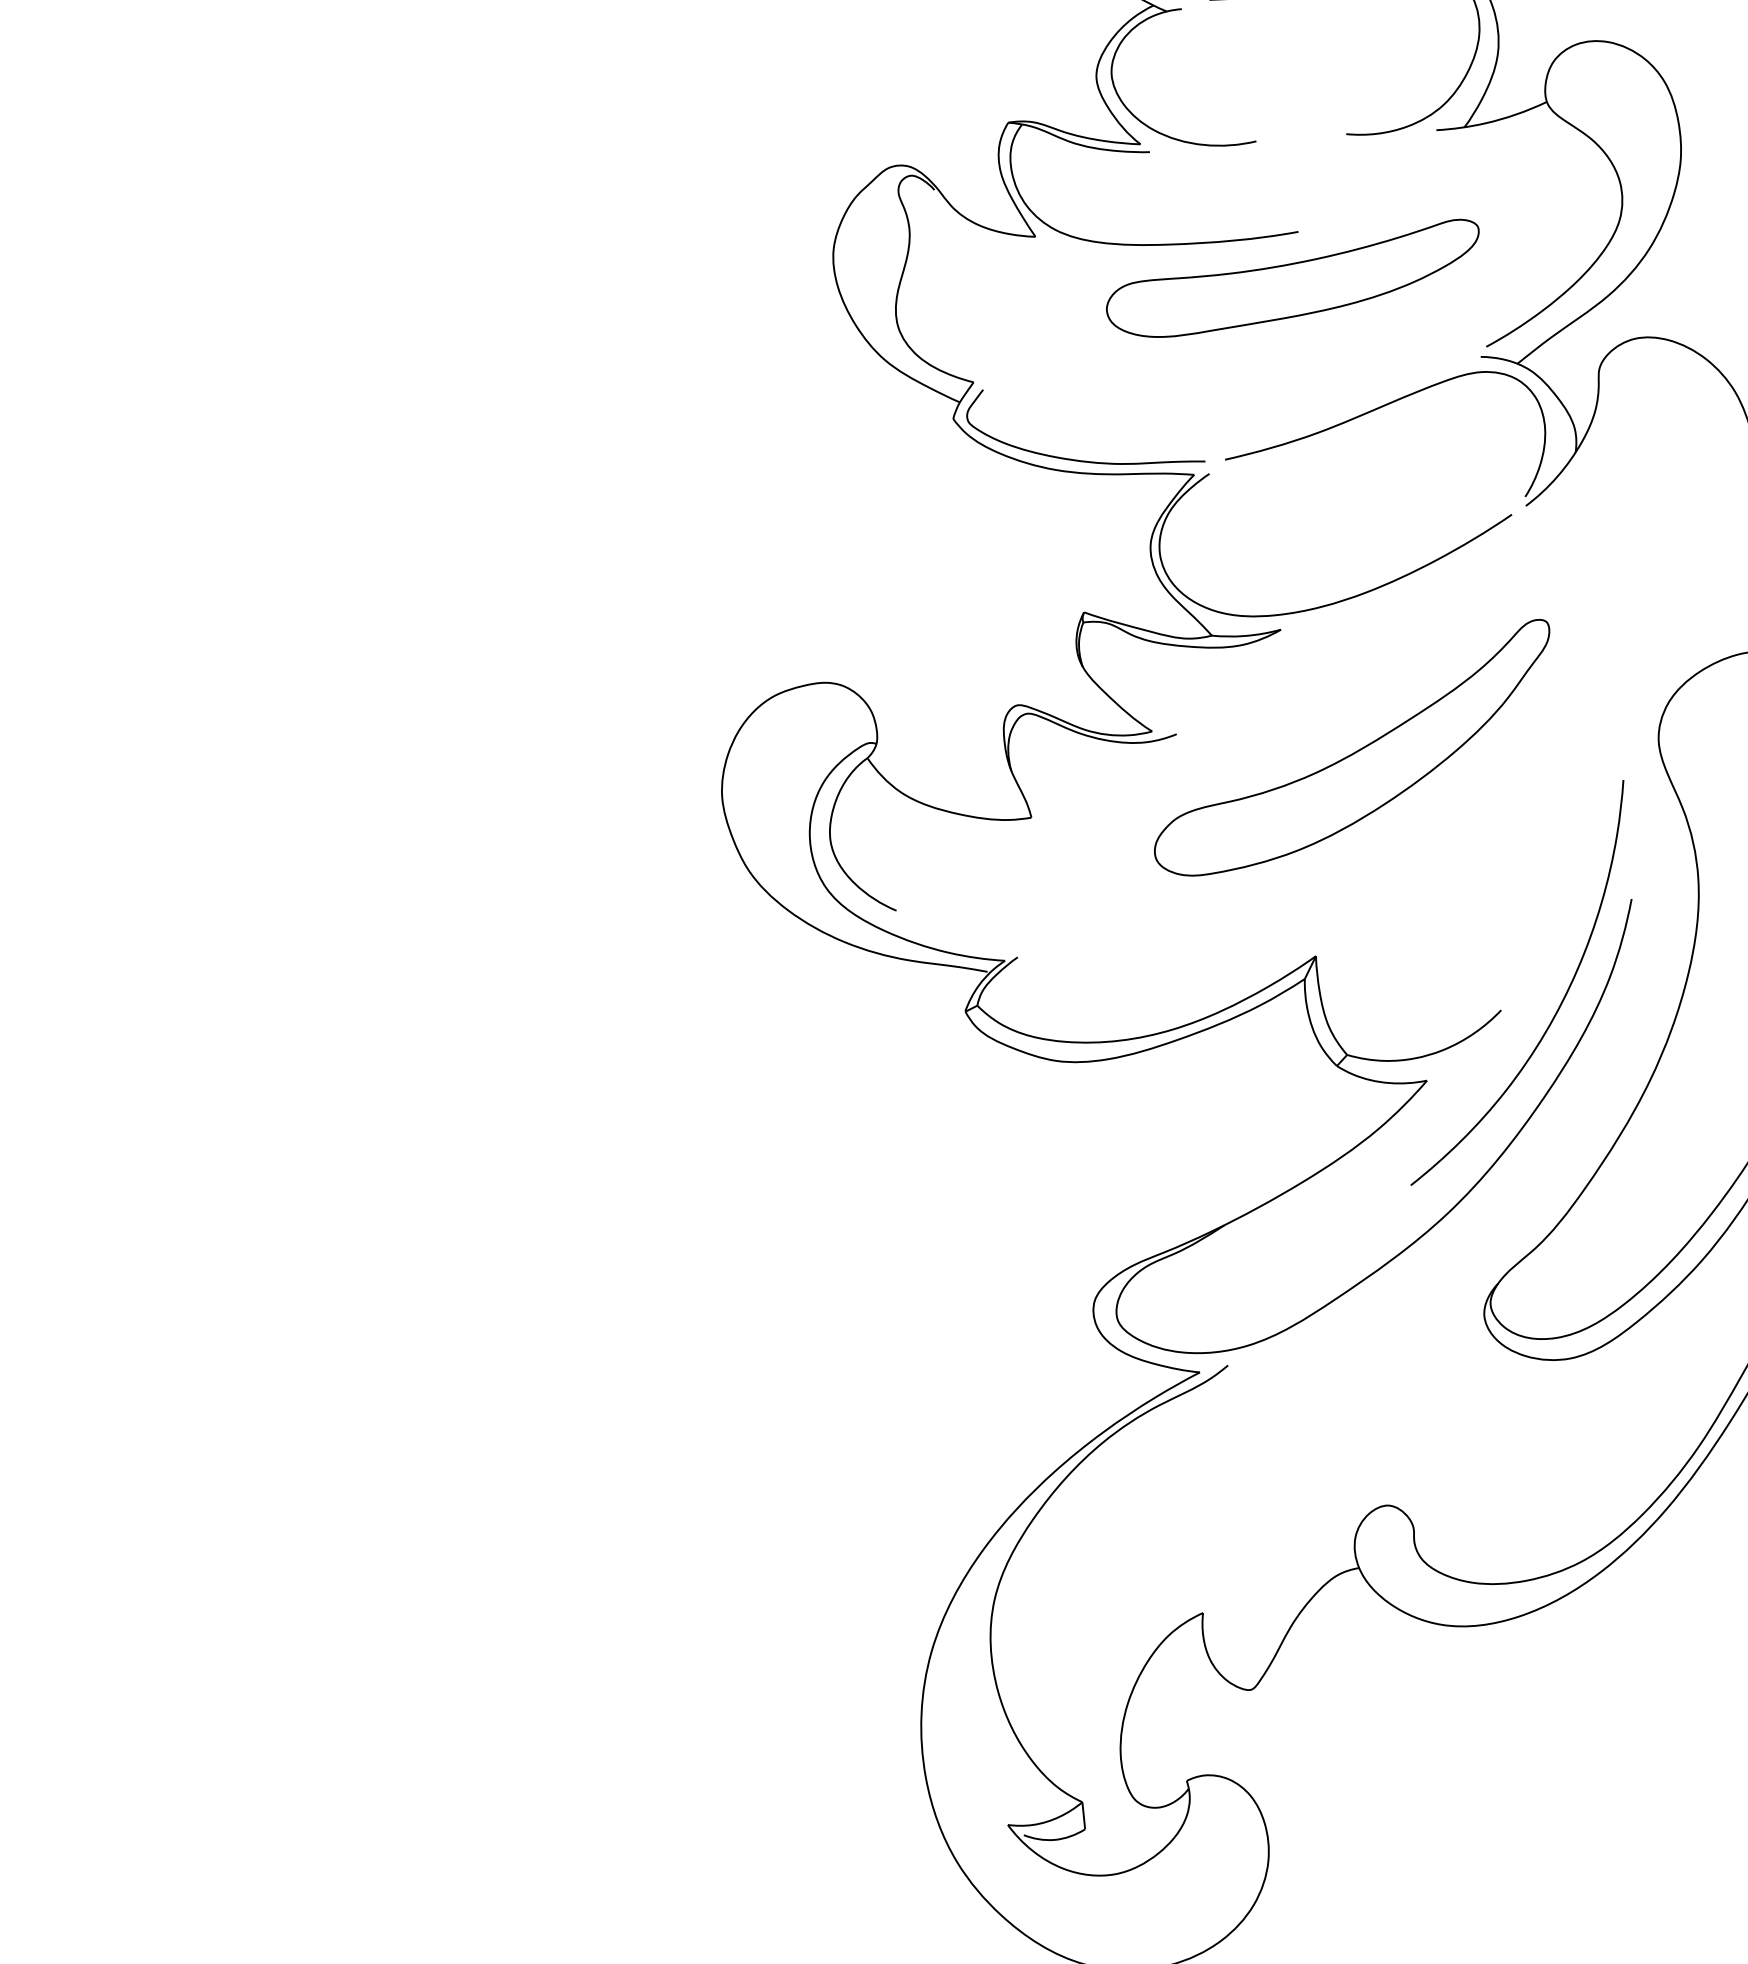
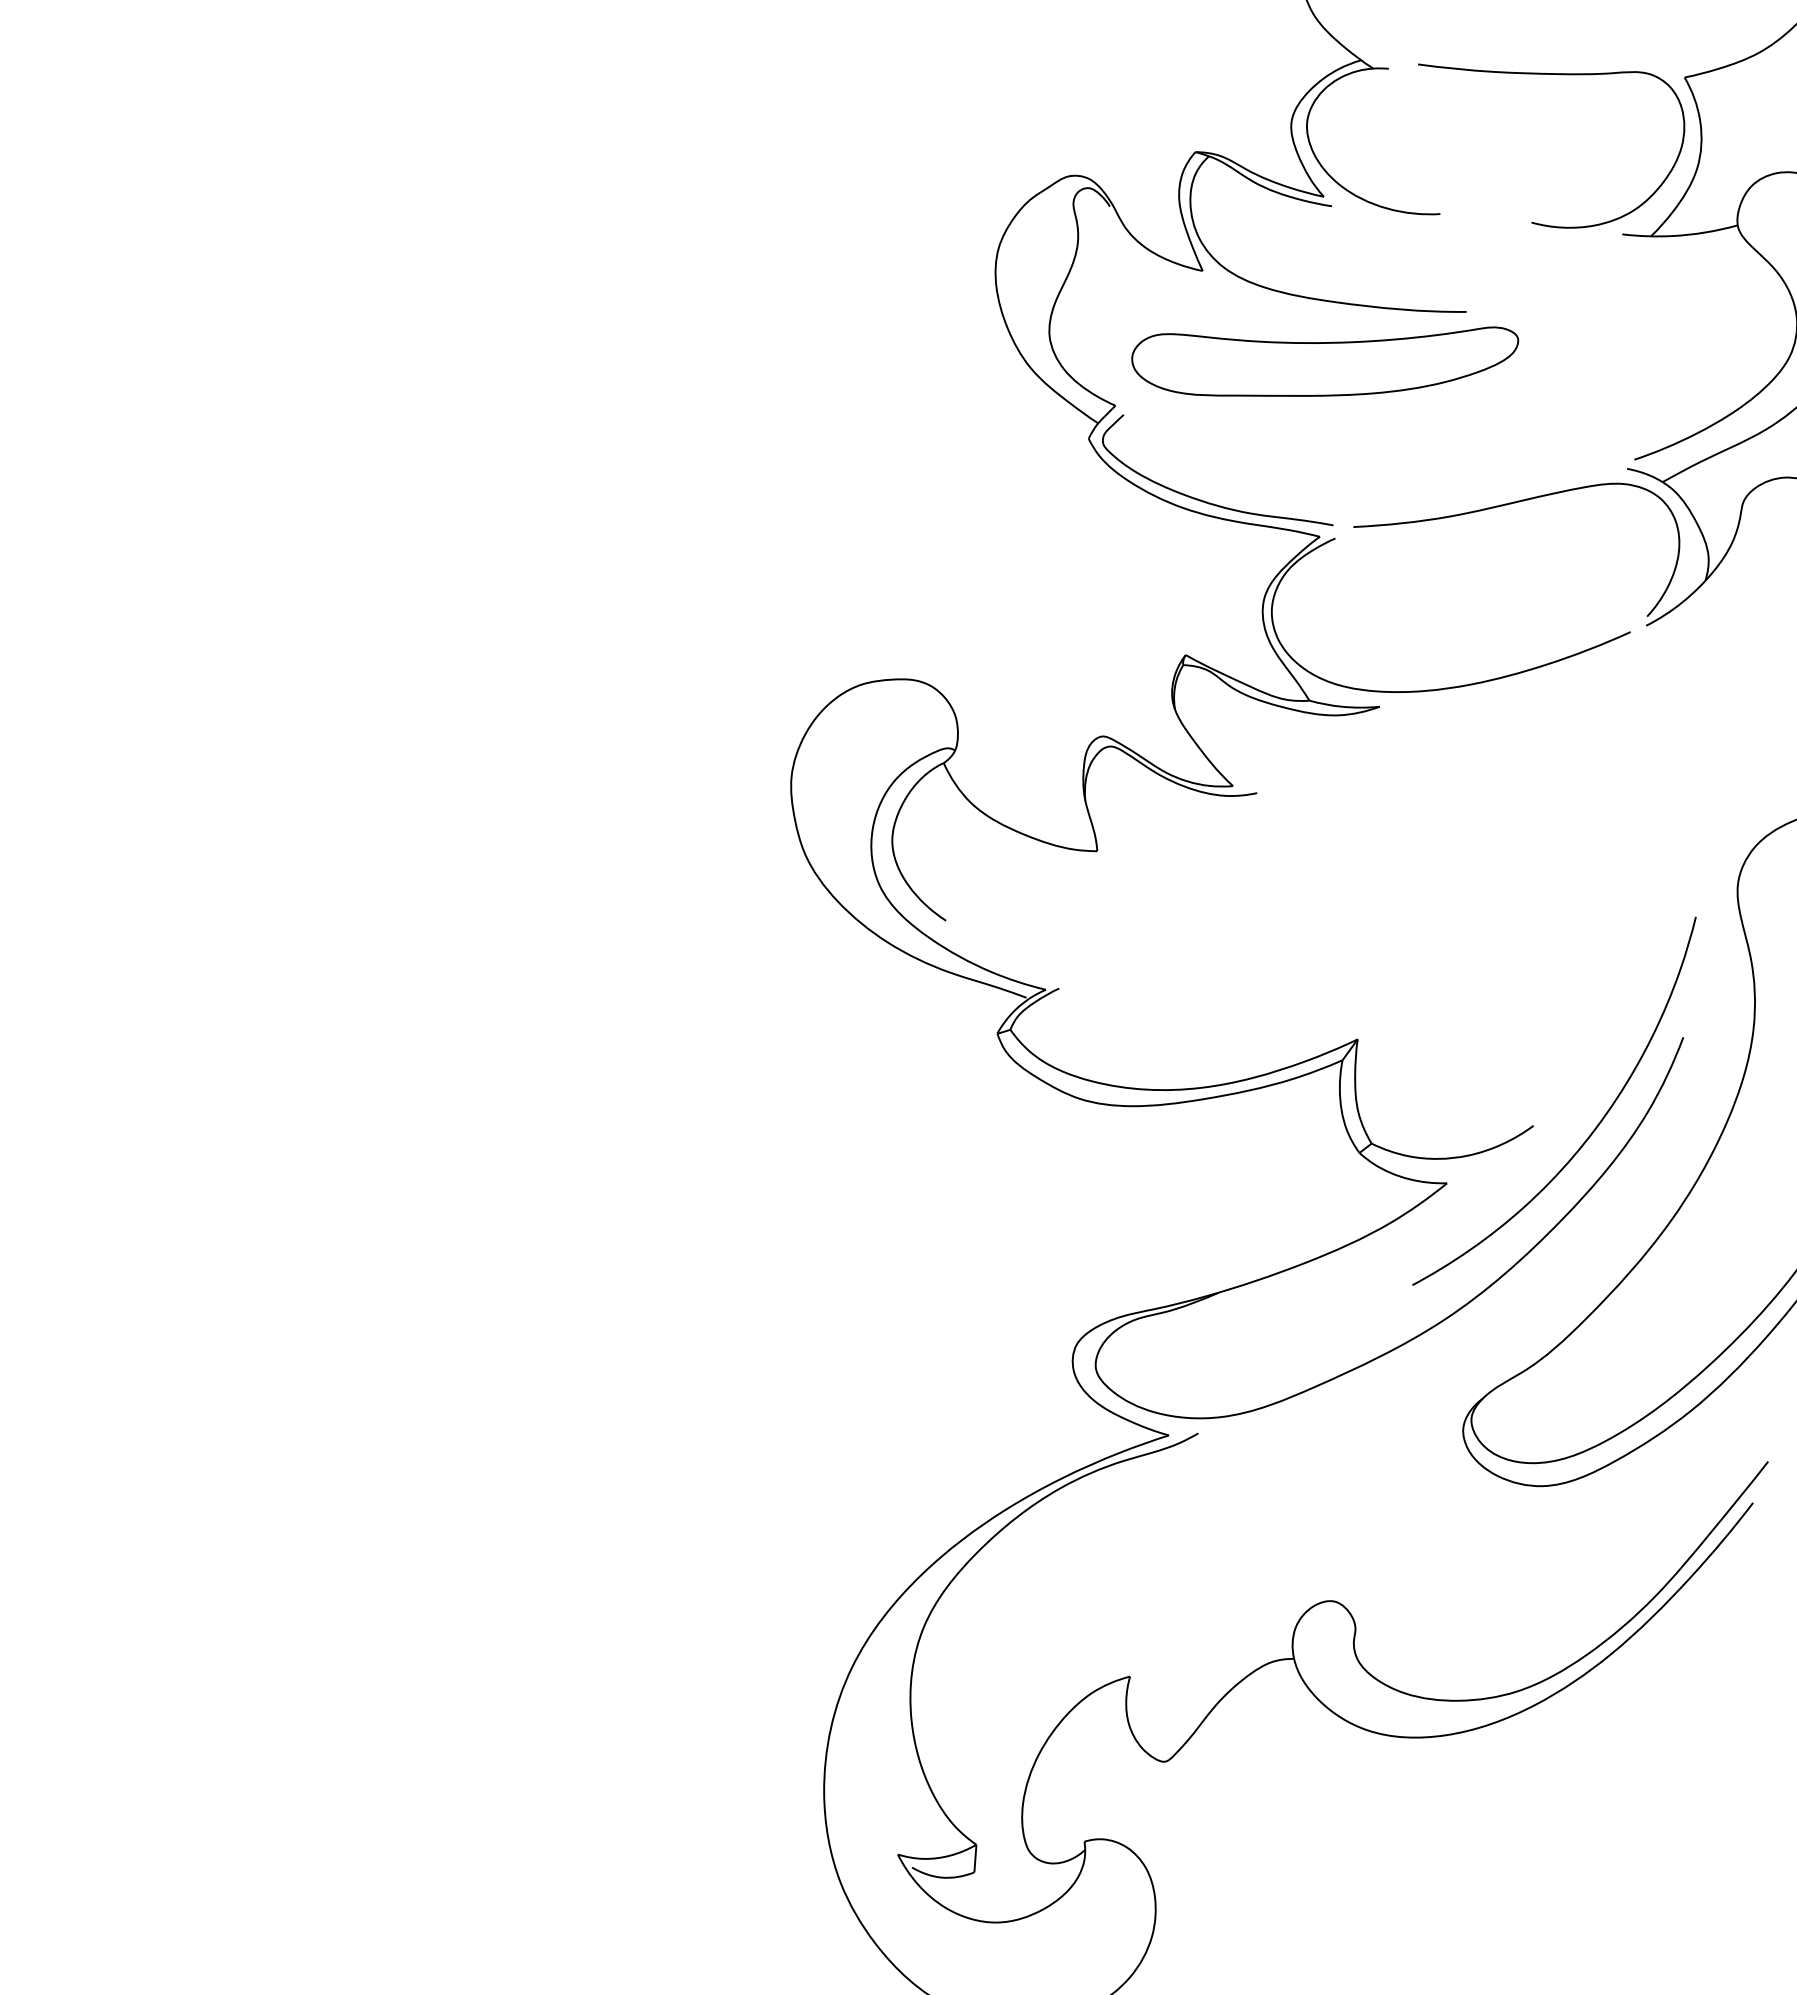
part: (1295, 281) -> (1325, 361), moved
part: (1353, 749) -> (1431, 839), removed

